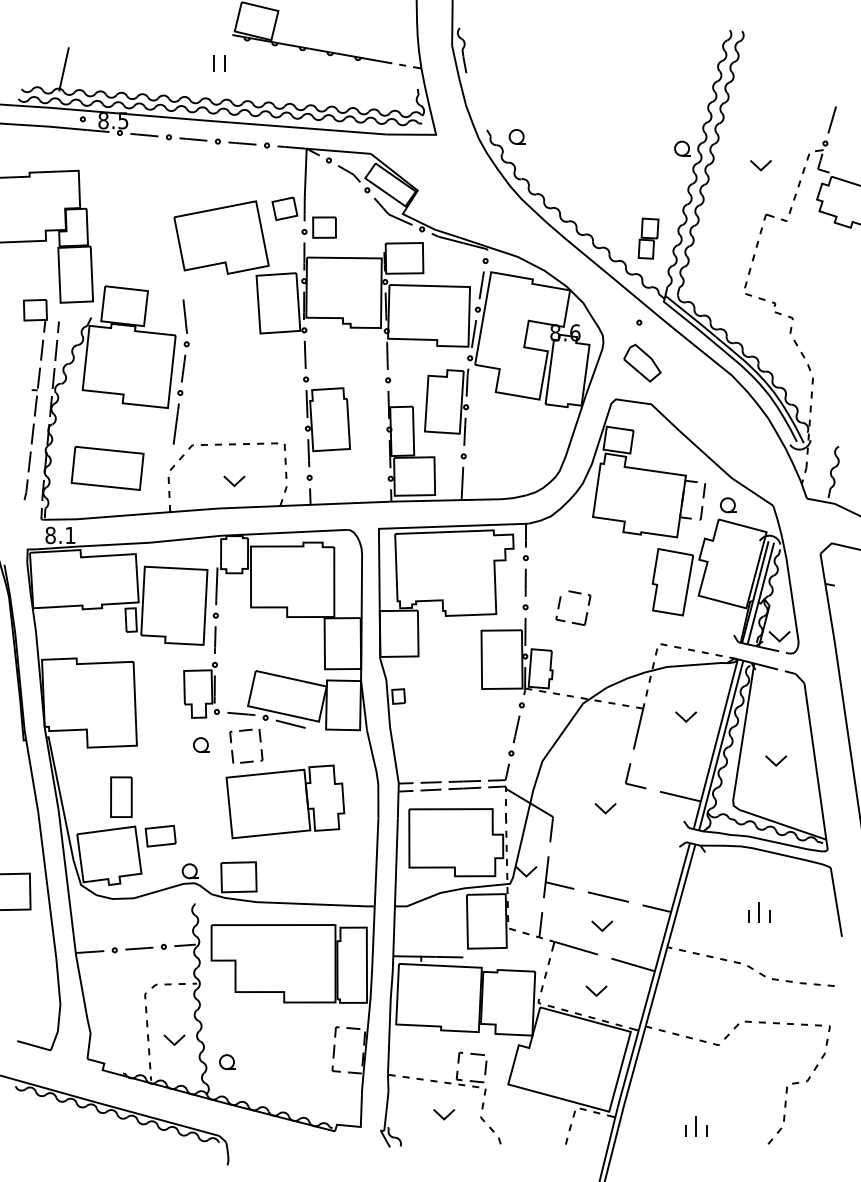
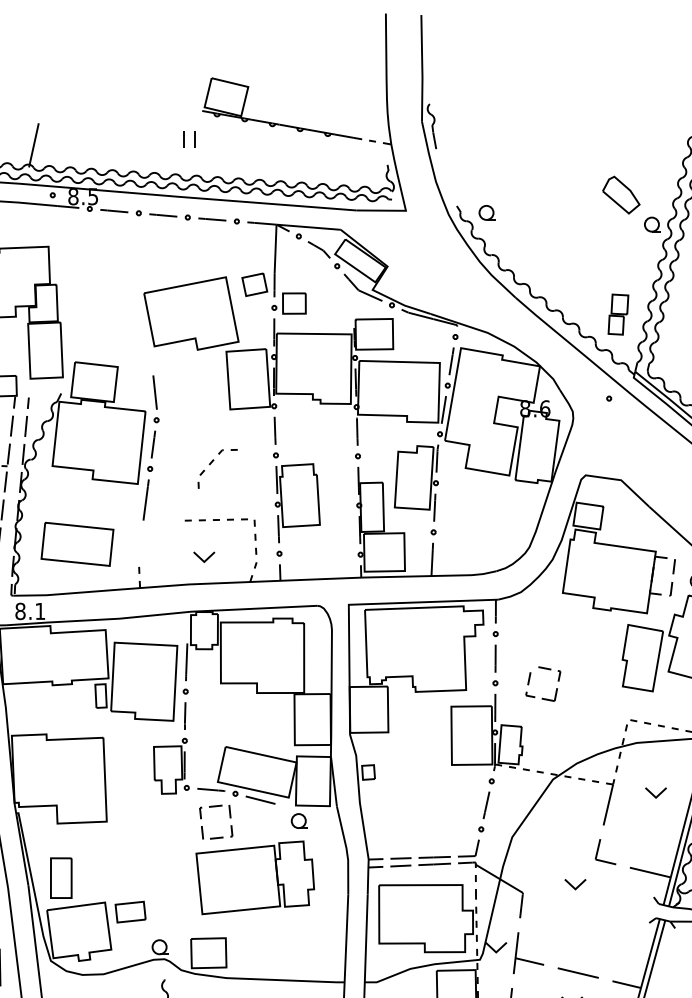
part: (642, 362) -> (621, 194), moved
part: (181, 459) -> (211, 464), moved
part: (201, 744) -> (299, 820), moved
part: (121, 796) -> (61, 877), moved

